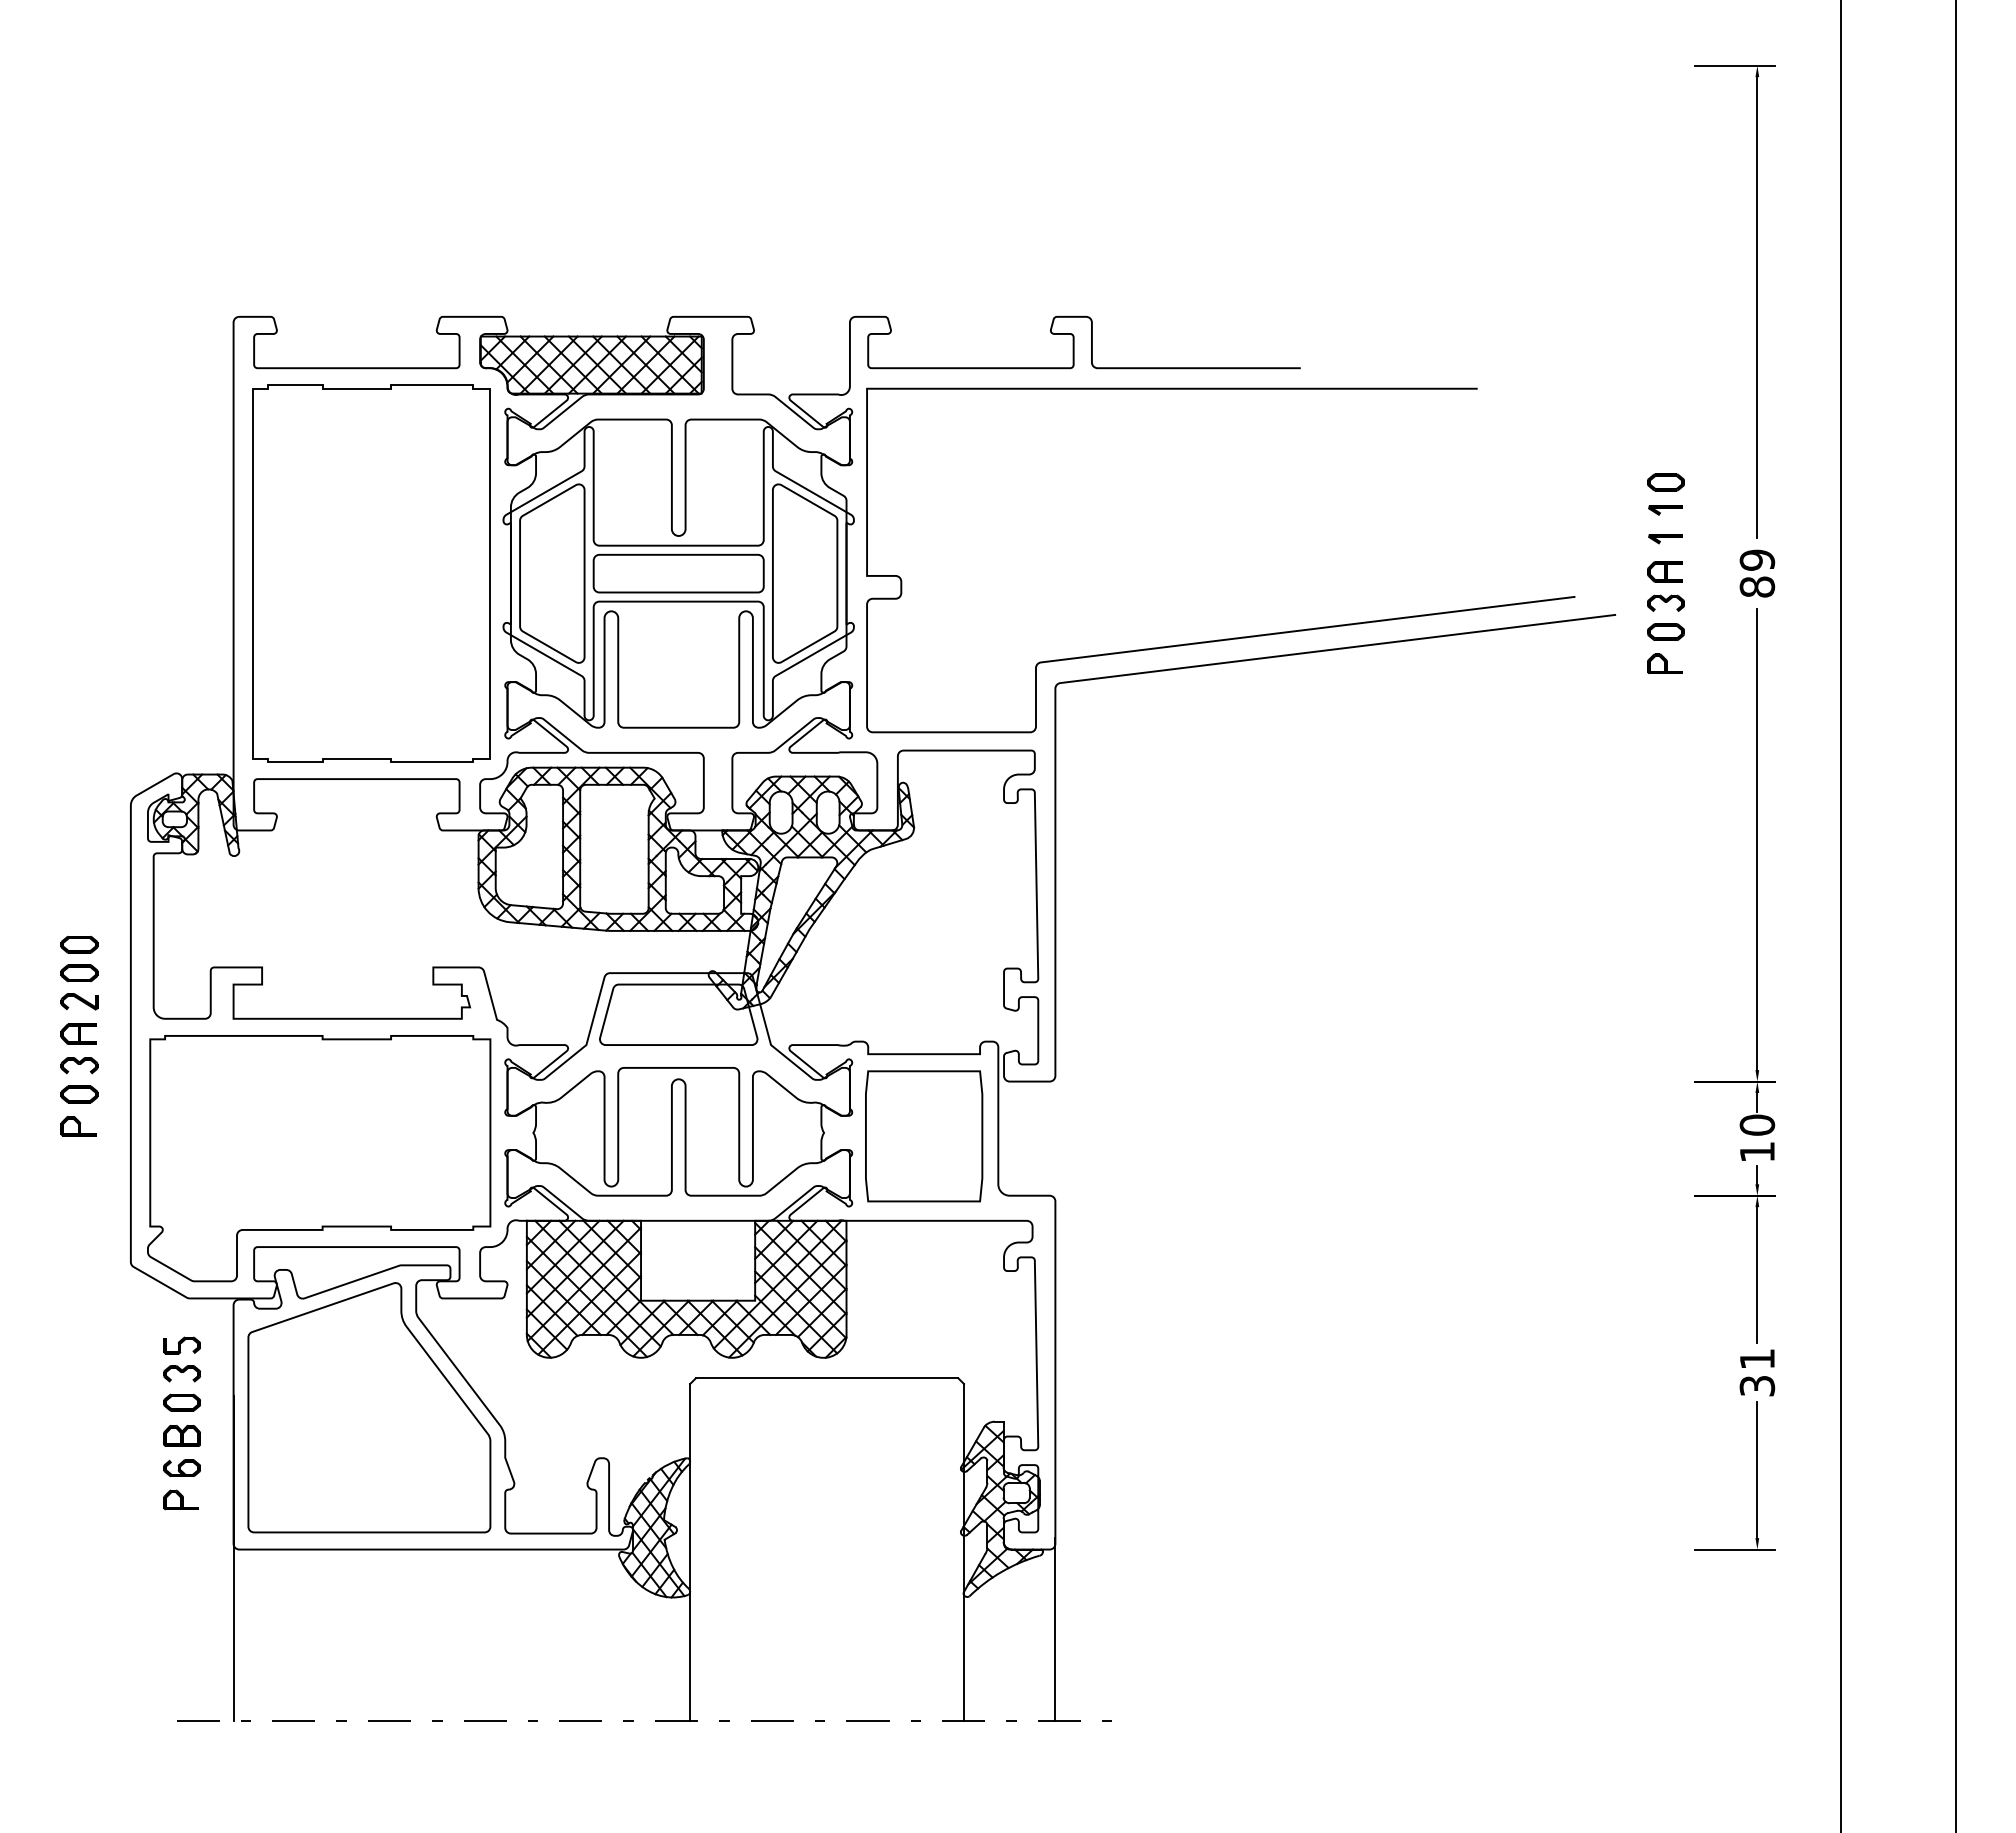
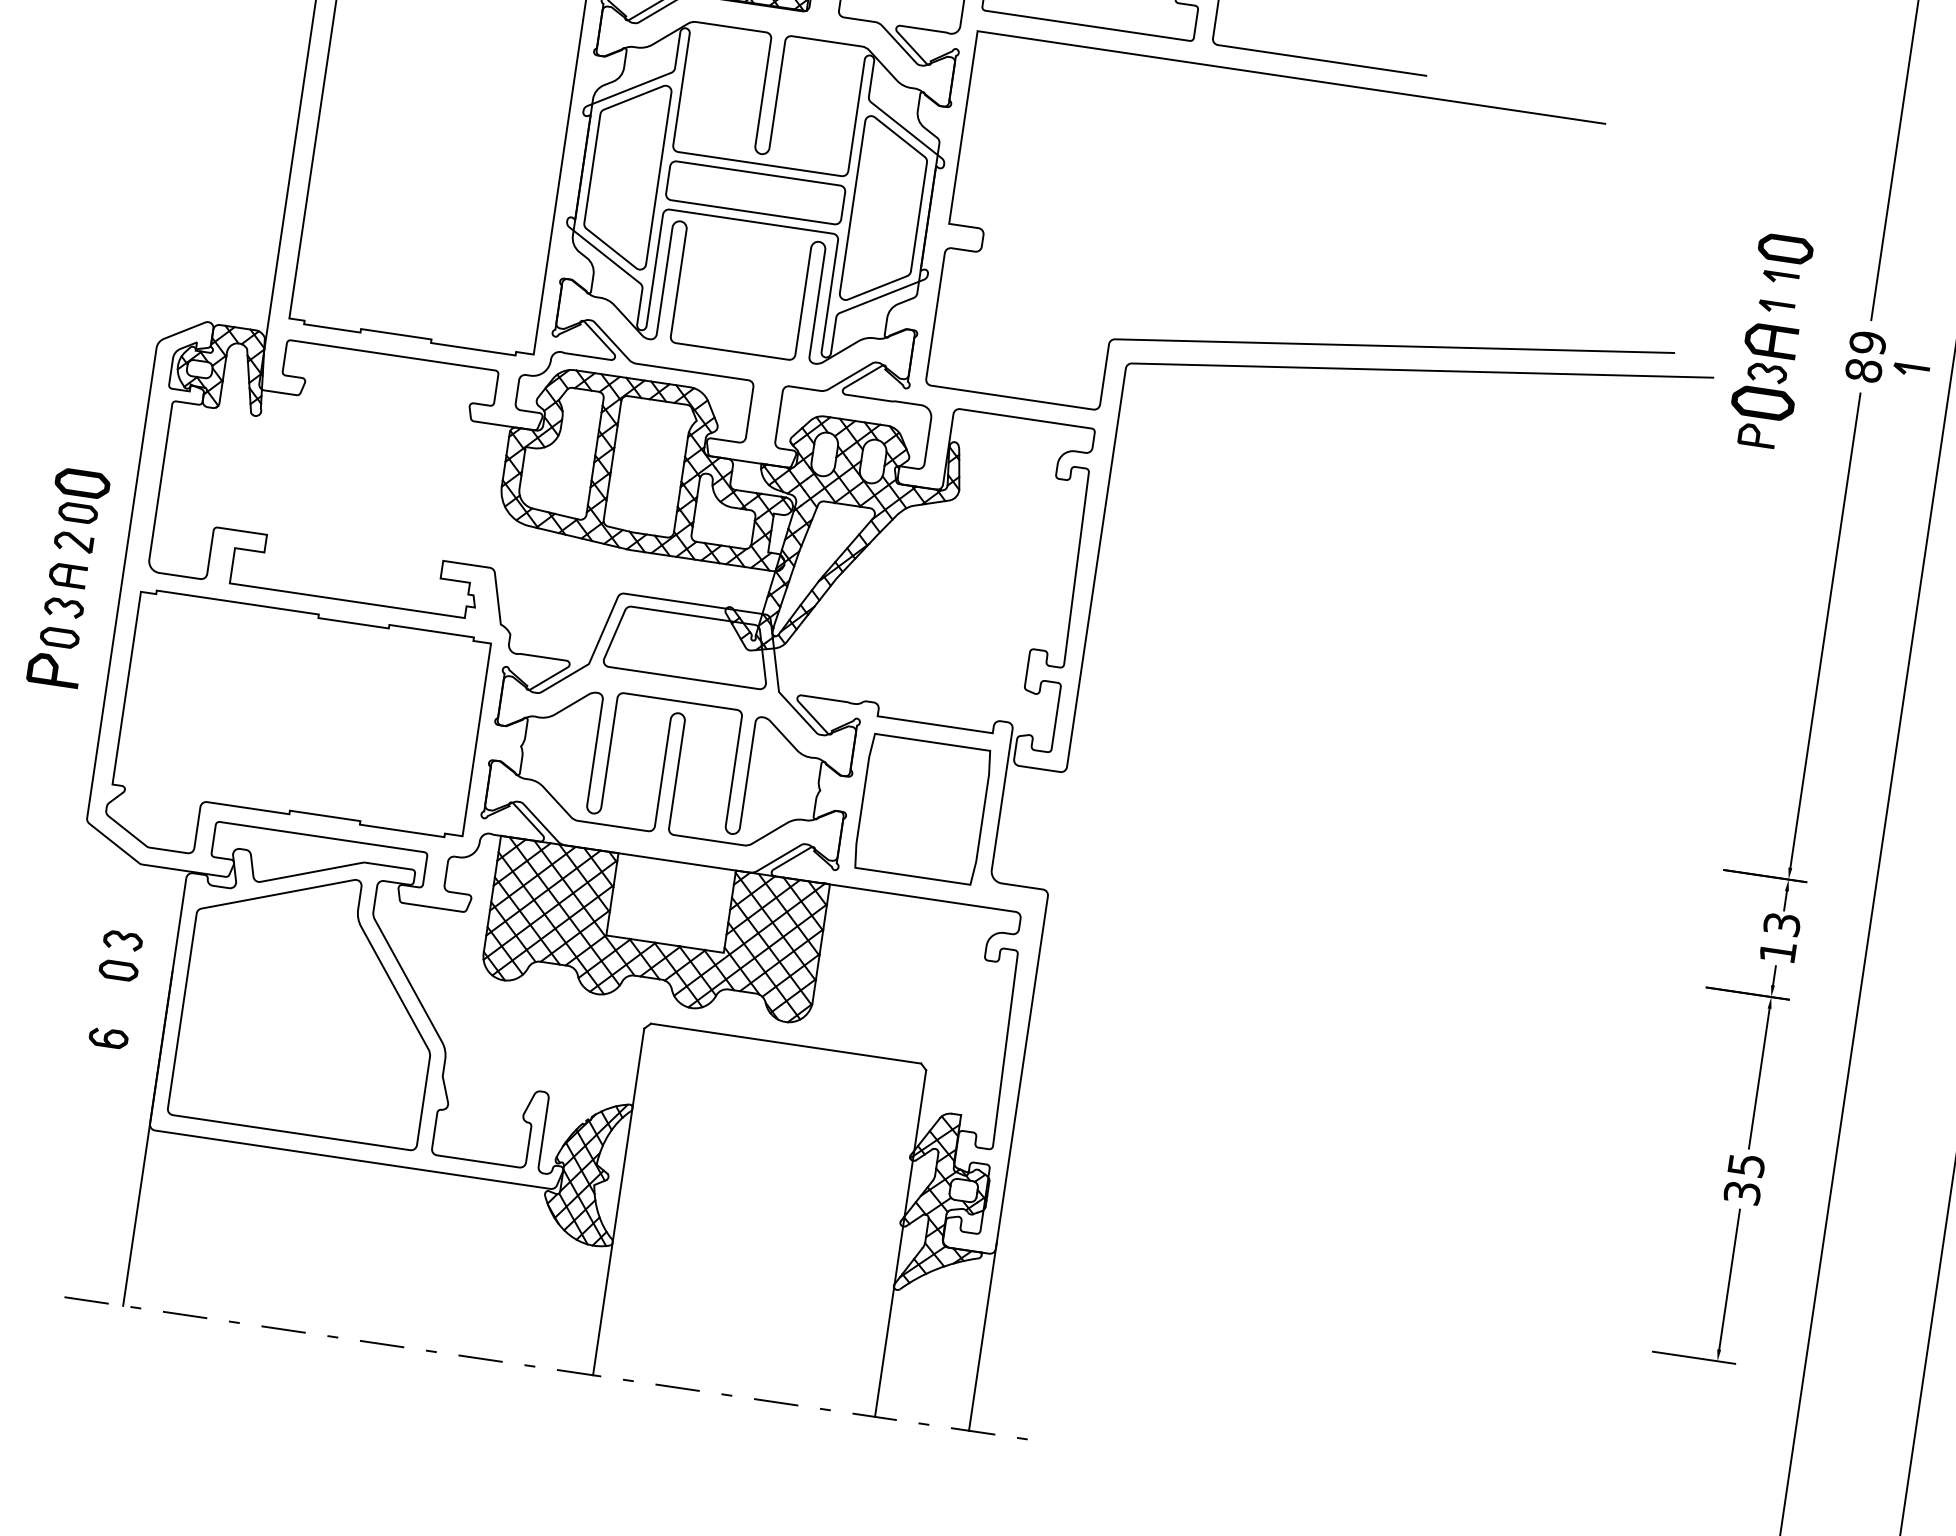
part: (1665, 482) -> (1785, 249), size x1.4
part: (1664, 571) -> (1770, 340), size x1.4
part: (1802, 580) -> (1911, 370), added
part: (1665, 631) -> (1762, 402), size x1.6
part: (79, 944) -> (82, 483), size x1.4
text: (1757, 1124) -> (1782, 923), 10 -> 13
part: (78, 1126) -> (53, 670), size x1.4
part: (181, 1345) -> (126, 911), removed
text: (1757, 1359) -> (1746, 1165), 31 -> 35
part: (181, 1435) -> (112, 1004), removed
part: (180, 1499) -> (102, 1070), removed

